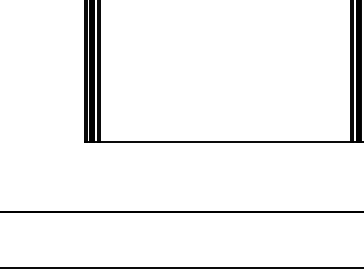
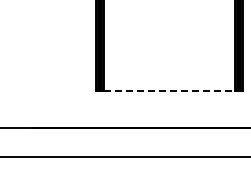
line: (225, 142) -> (169, 91), solid -> dashed

